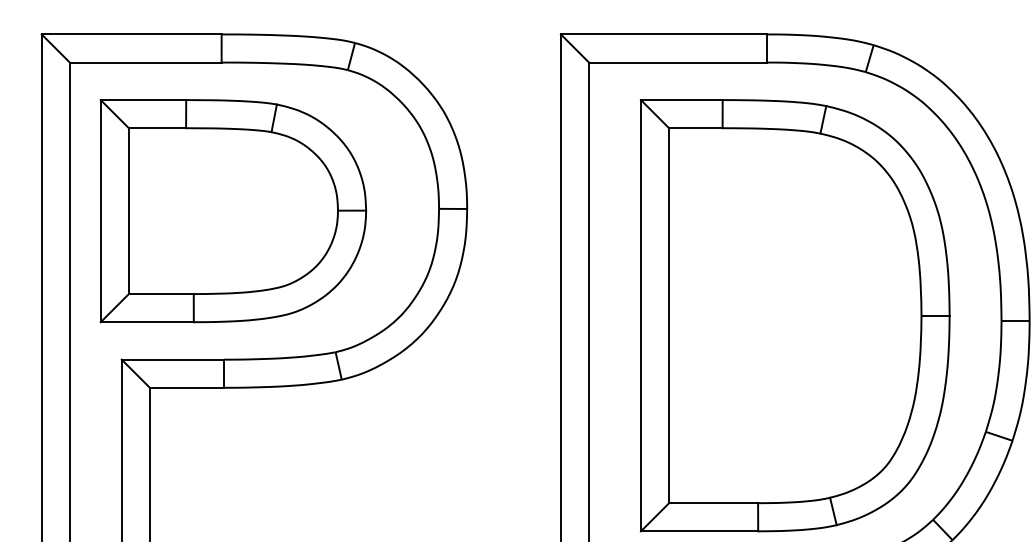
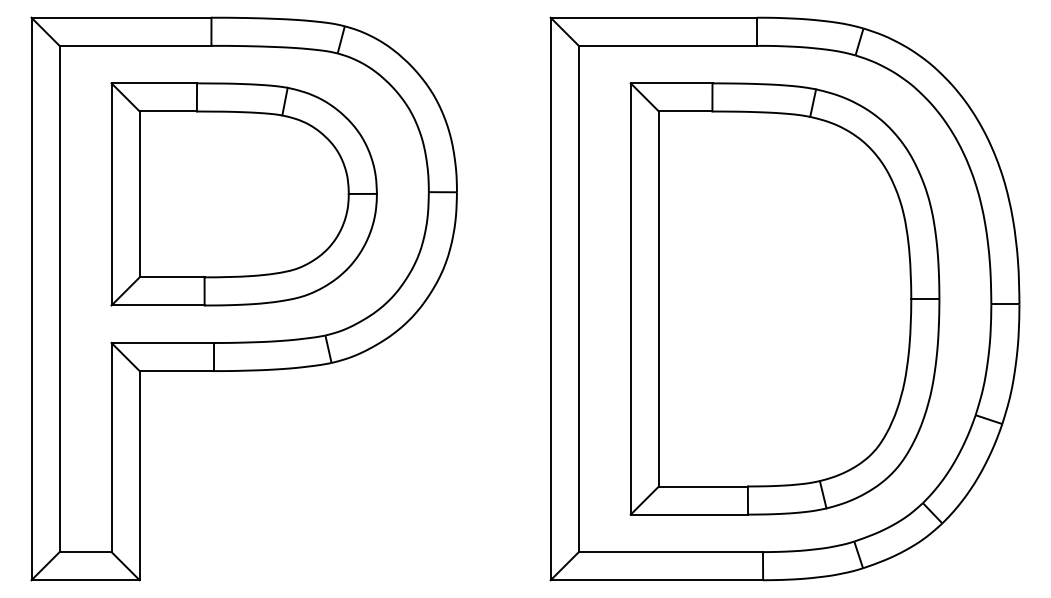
part: (232, 211) -> (243, 194), moved

